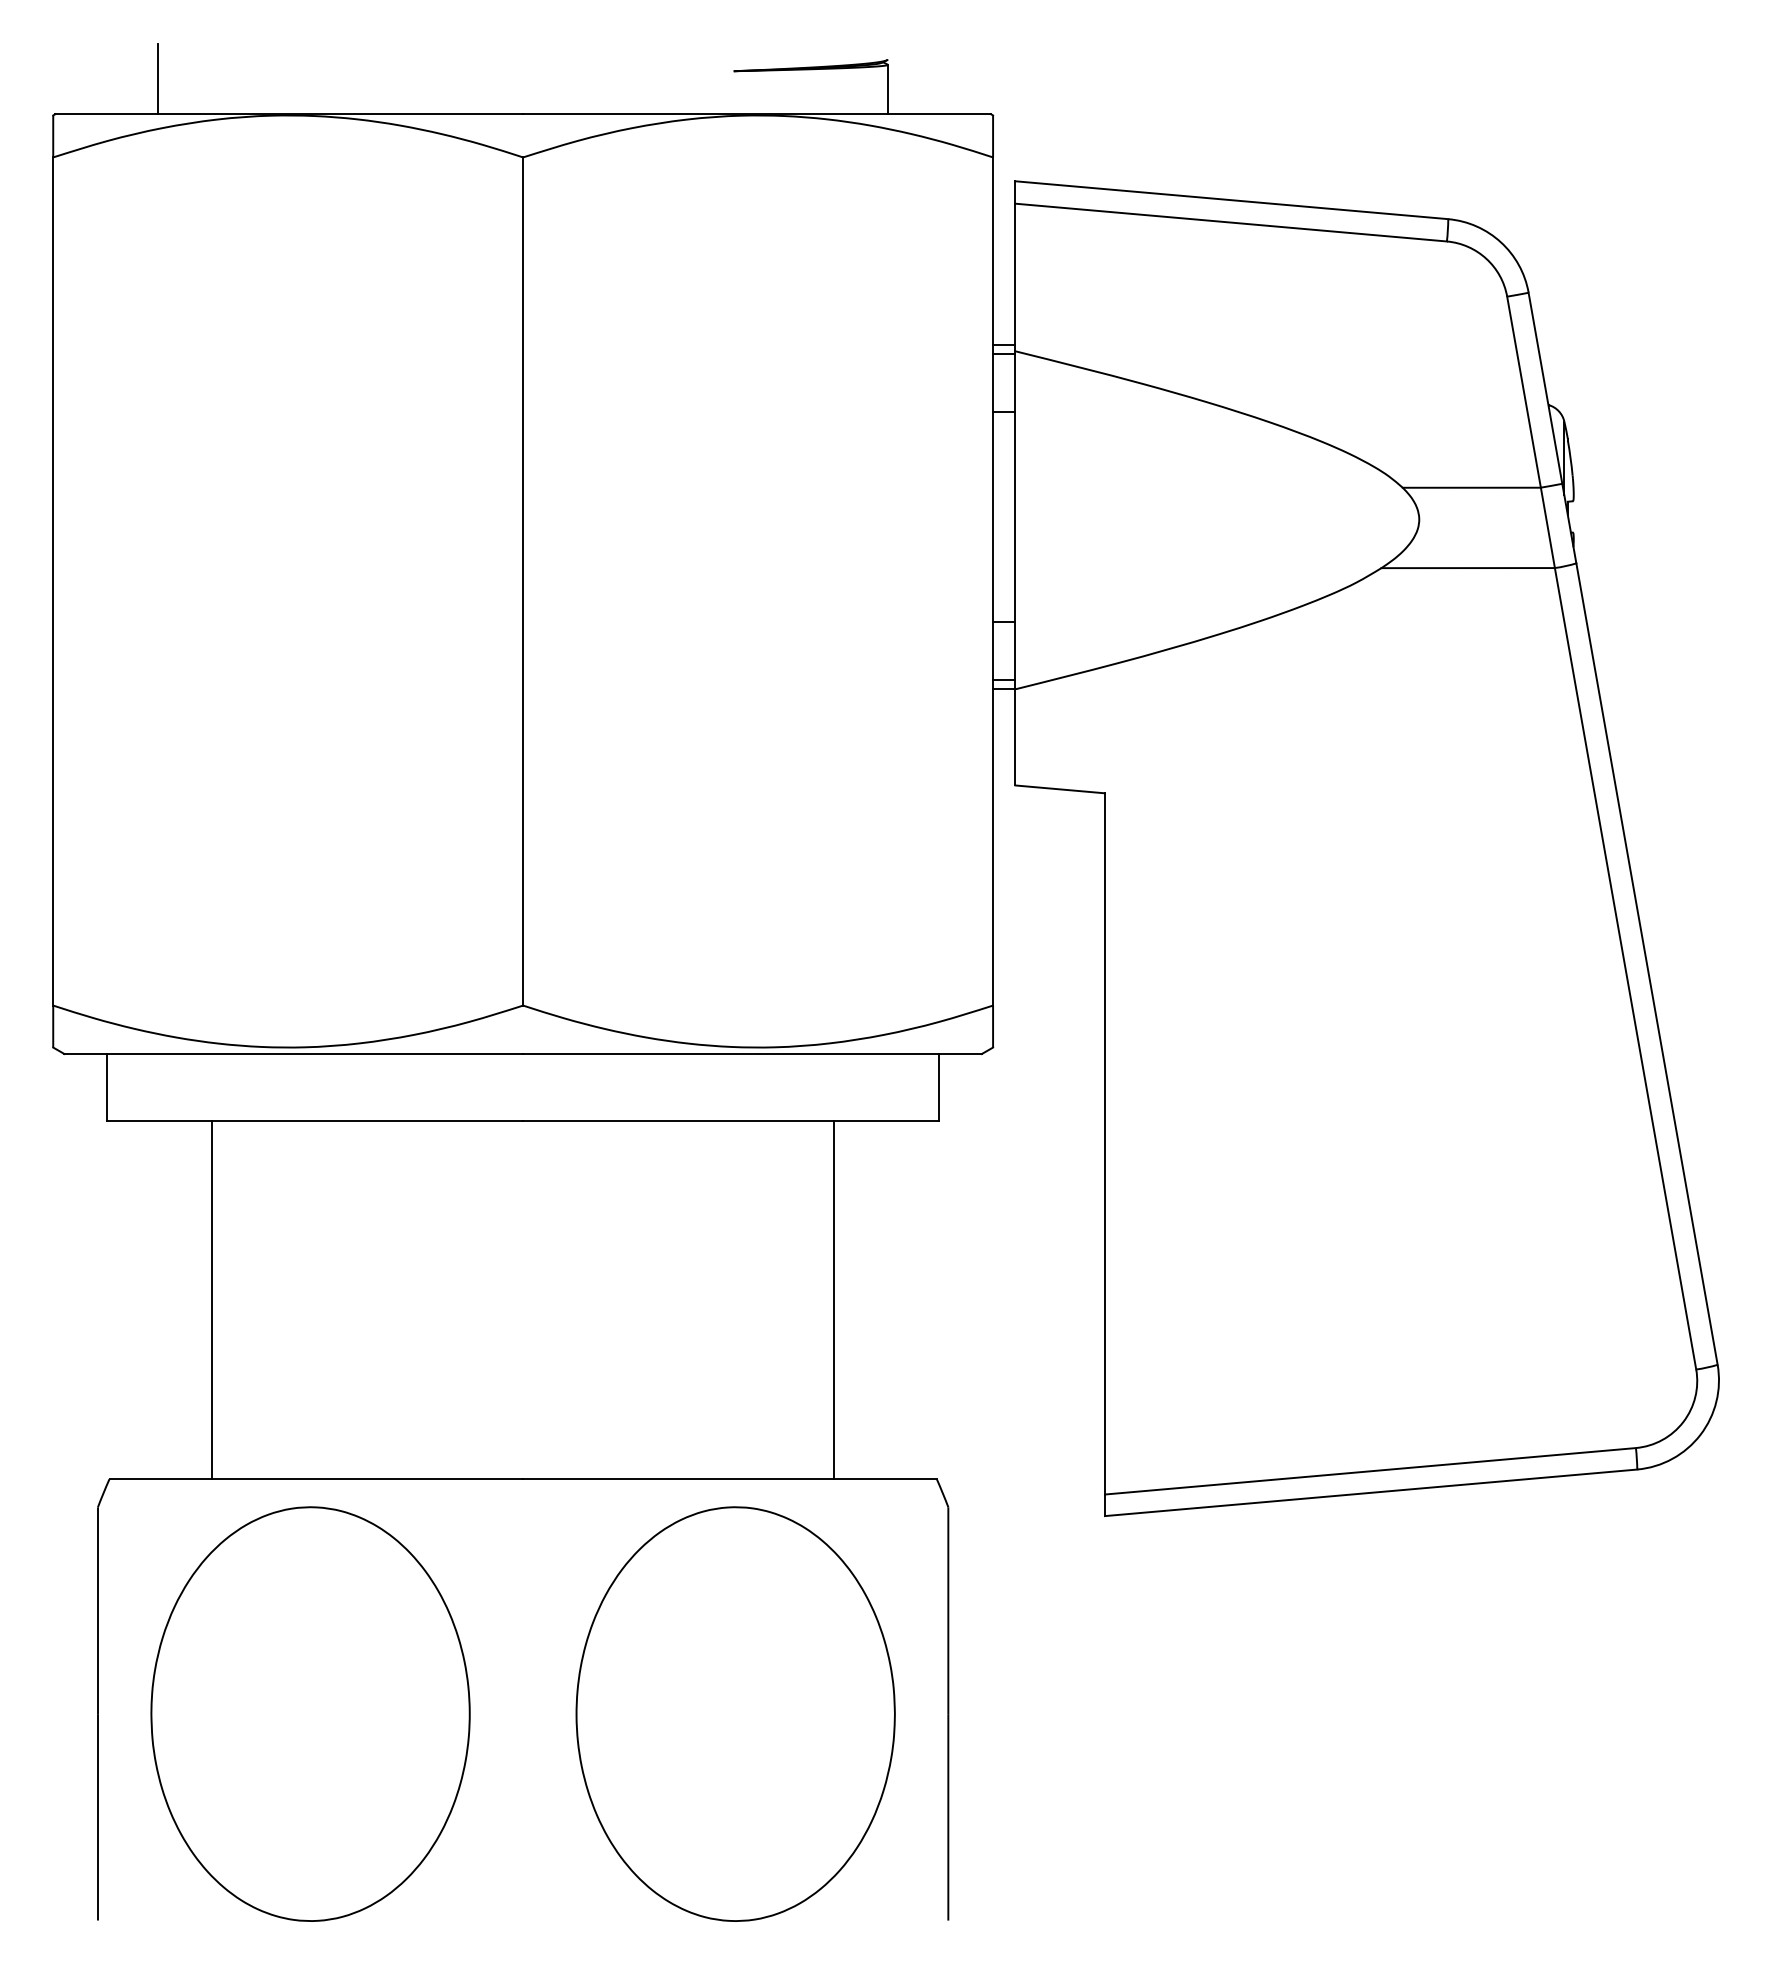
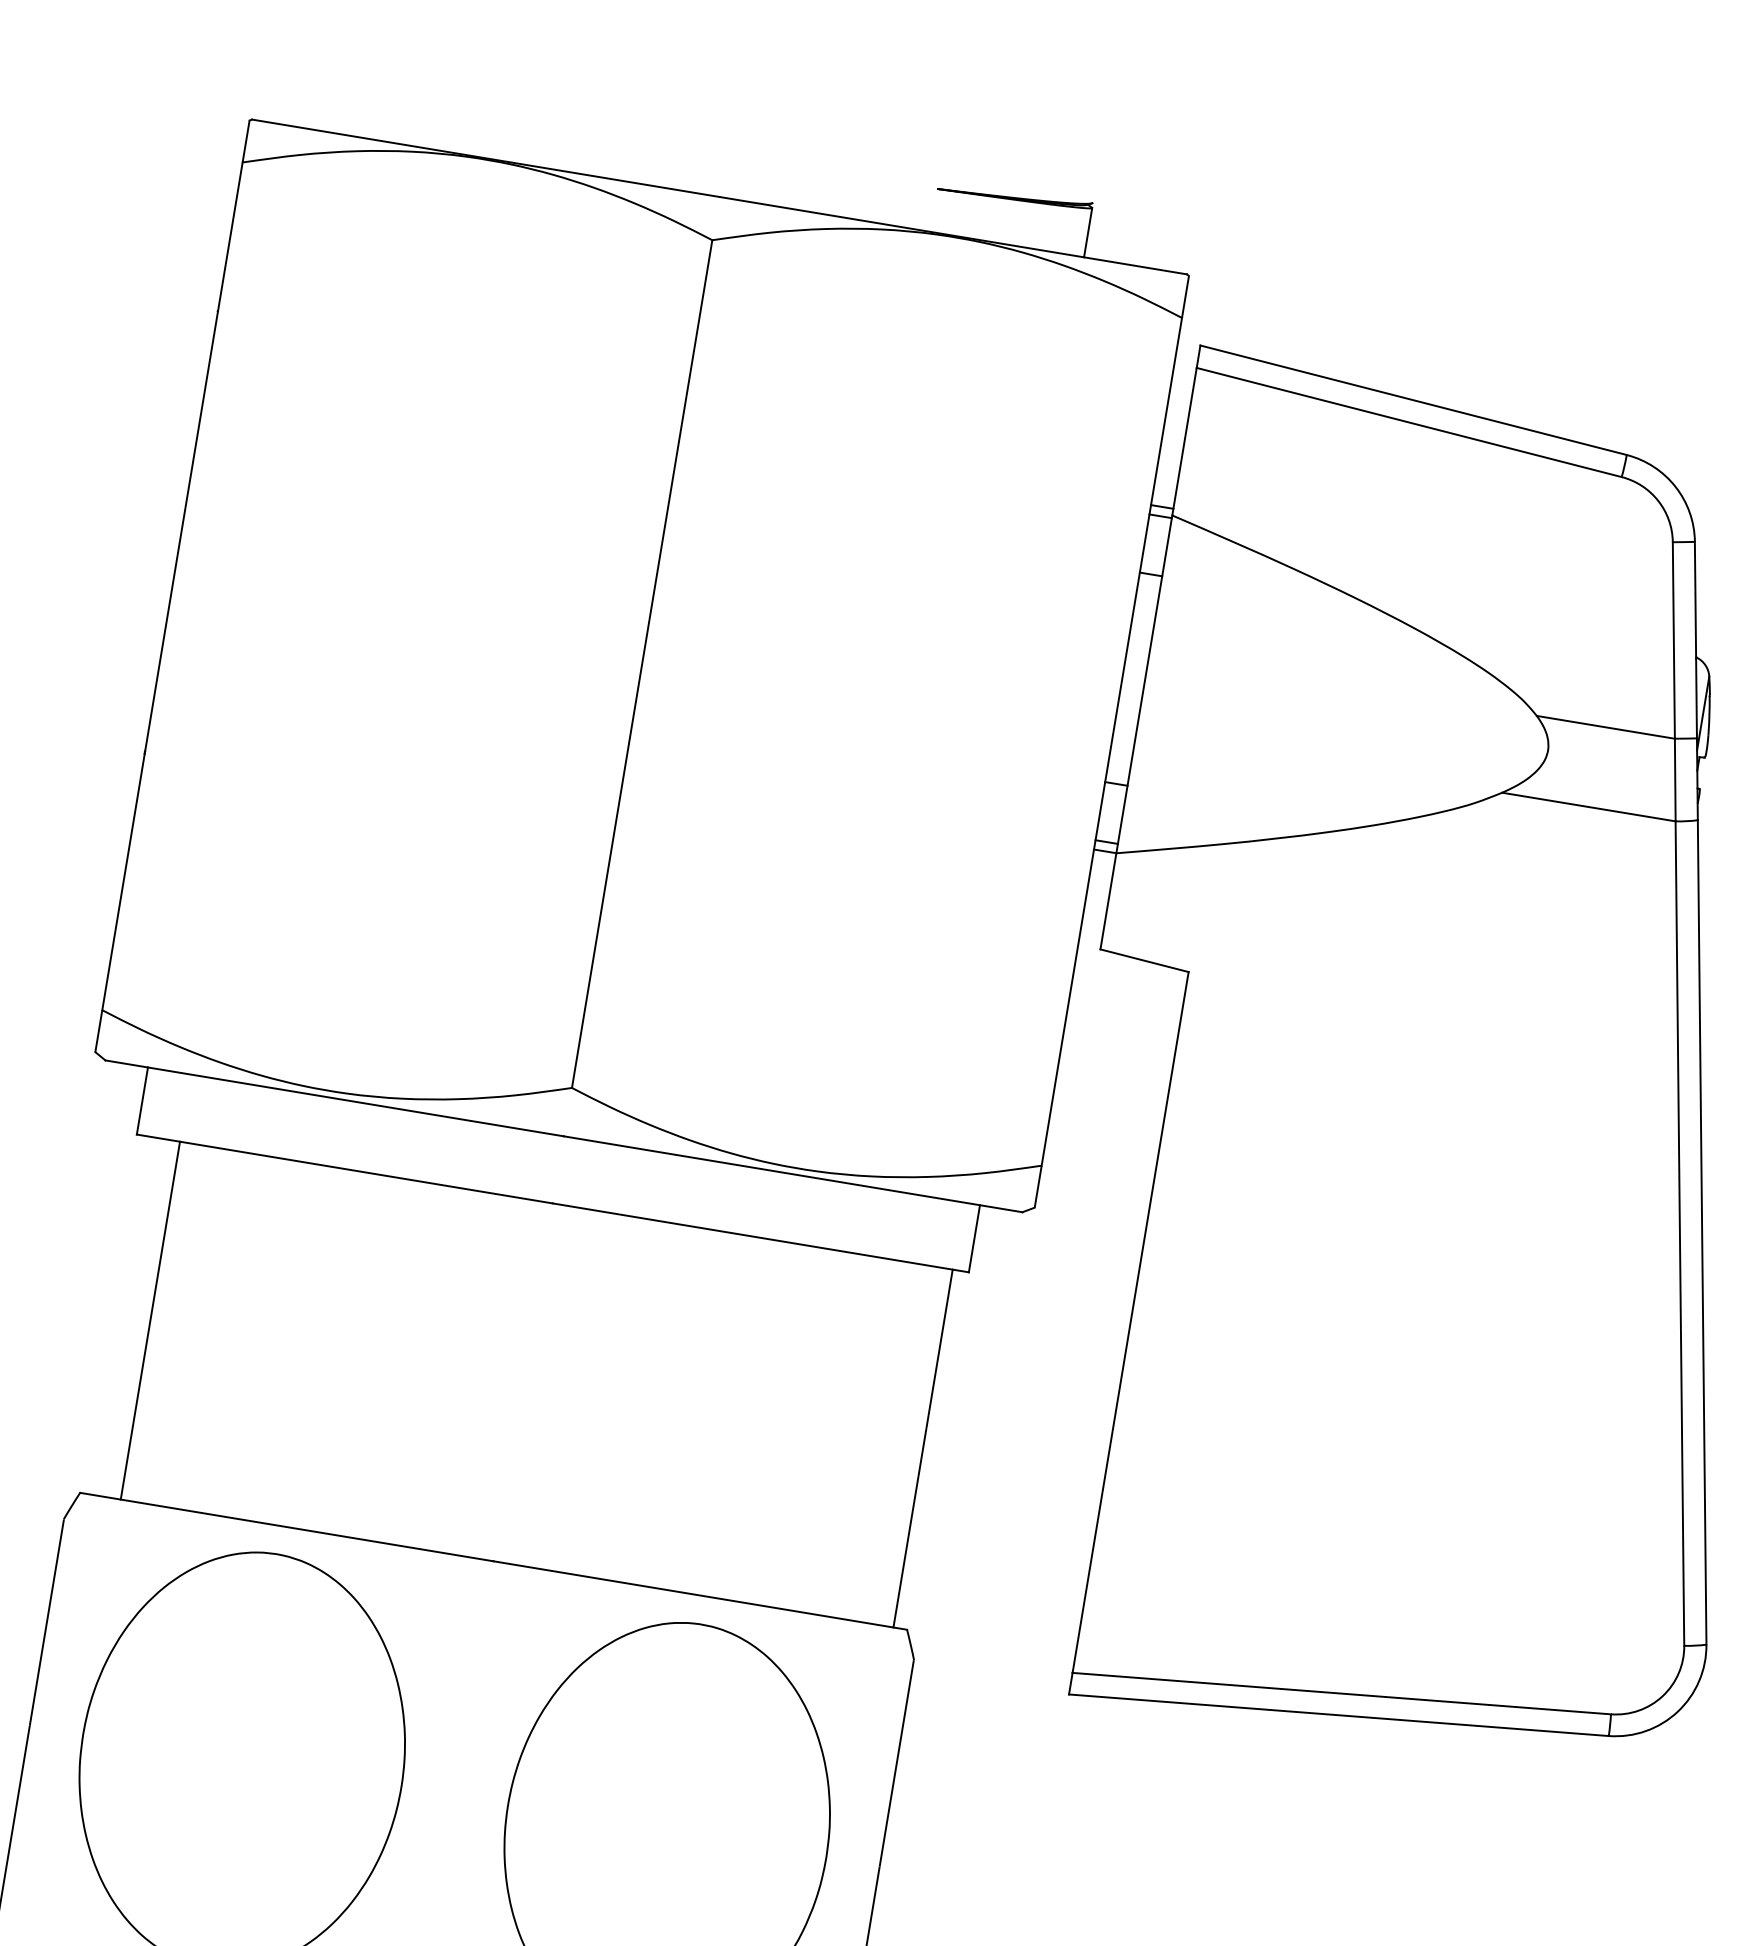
line: (158, 78) -> (360, 100), removed
line: (212, 1300) -> (150, 1321), moved
line: (834, 1300) -> (923, 1448), moved

